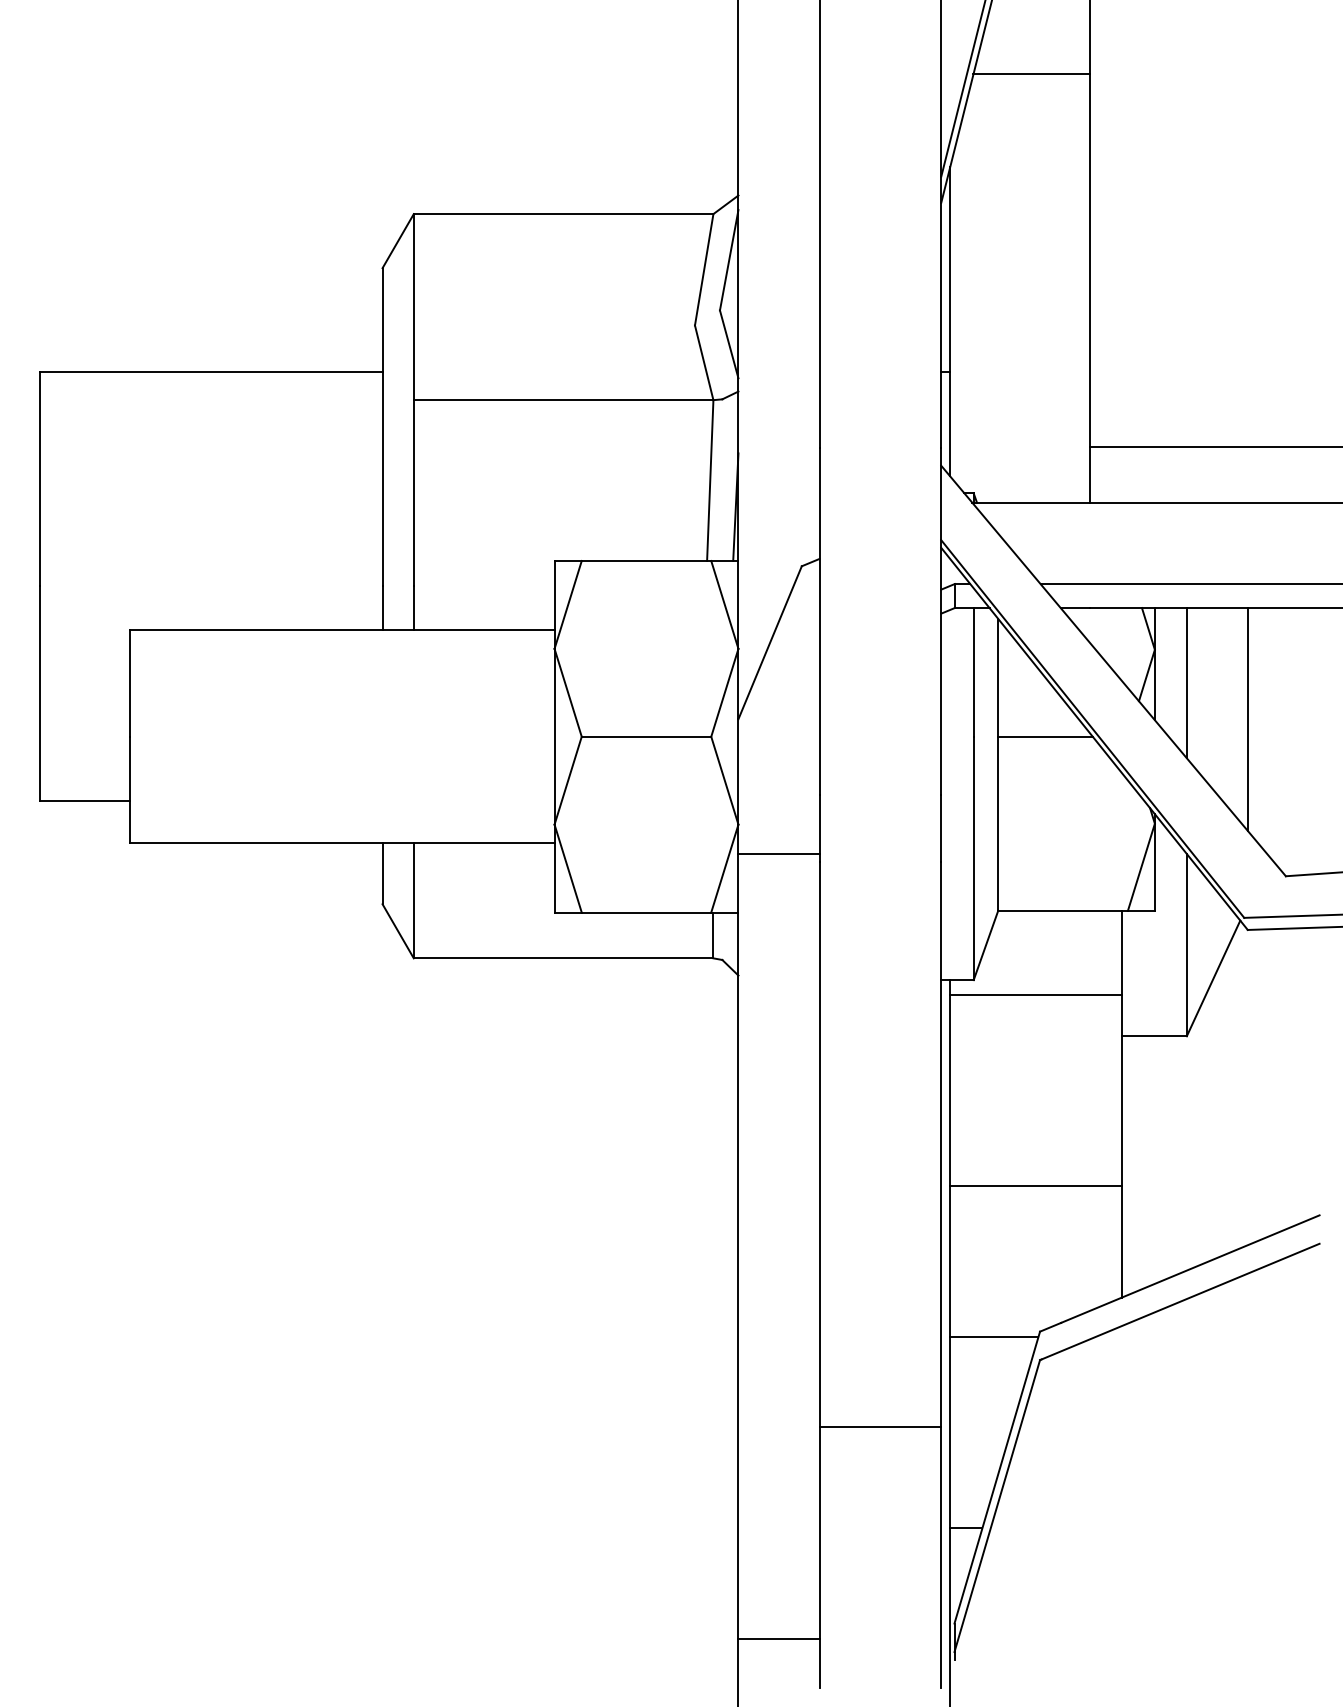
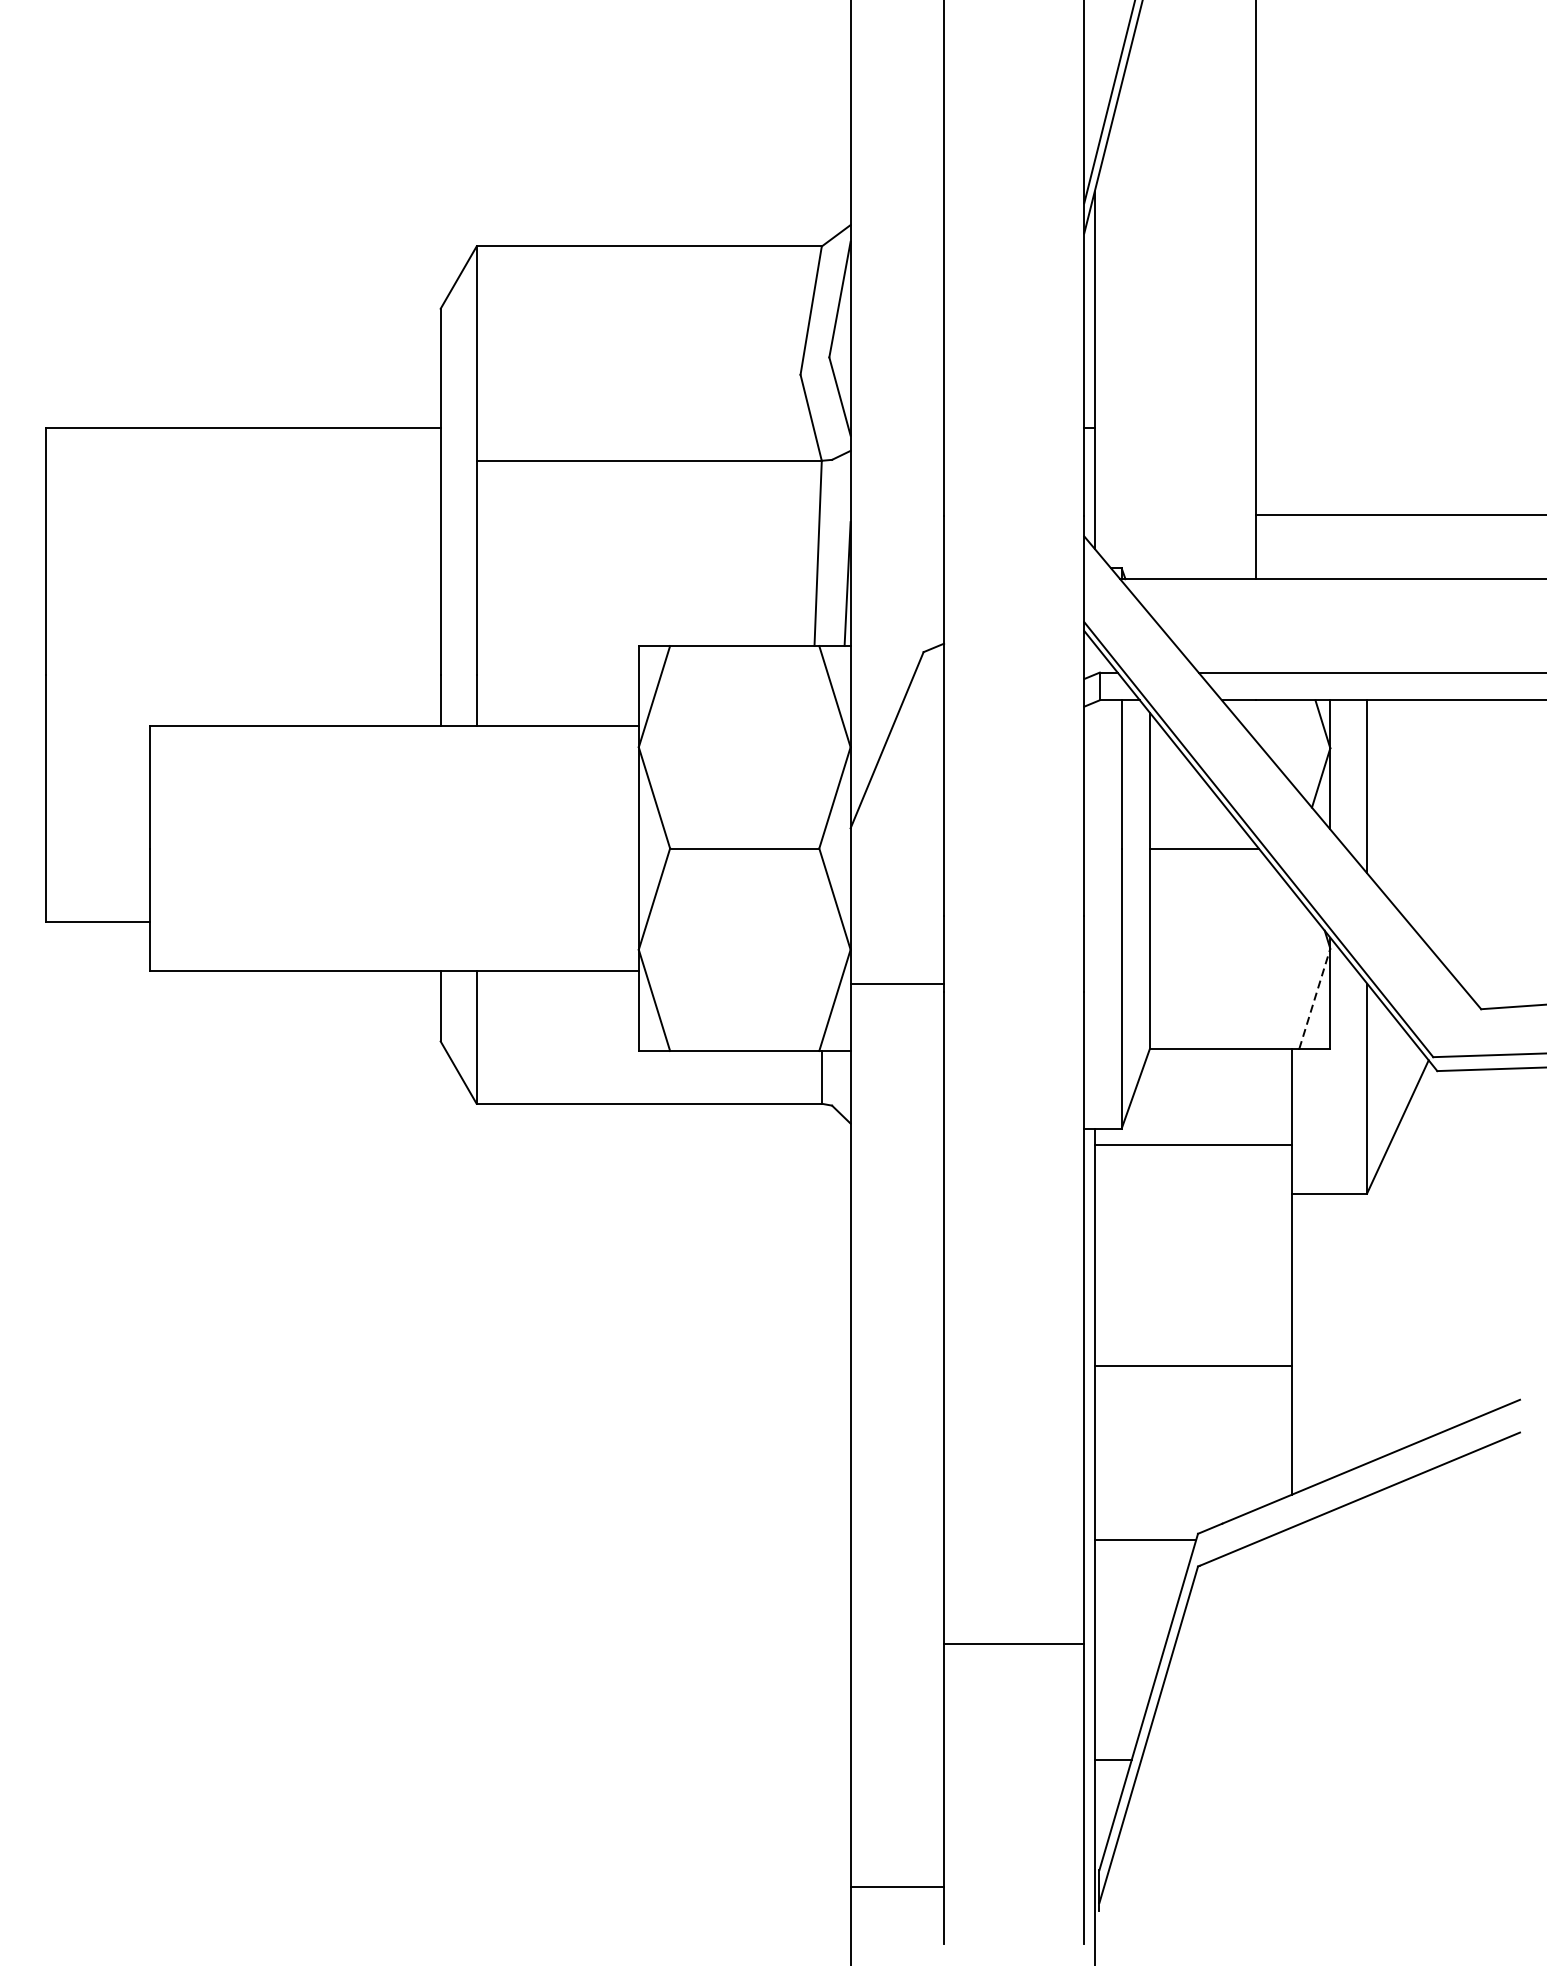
line: (1031, 74) -> (1188, 85), removed
line: (1247, 719) -> (1436, 828), removed
line: (1141, 867) -> (1314, 999), solid -> dashed

